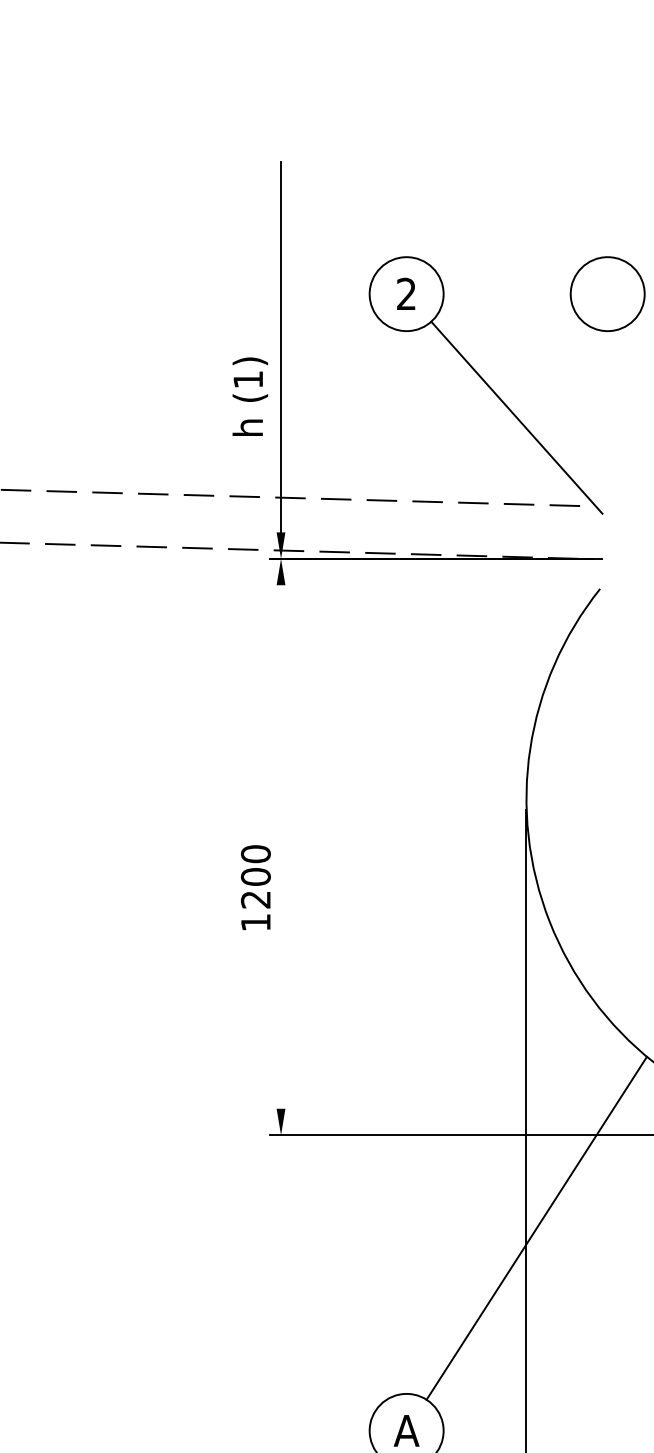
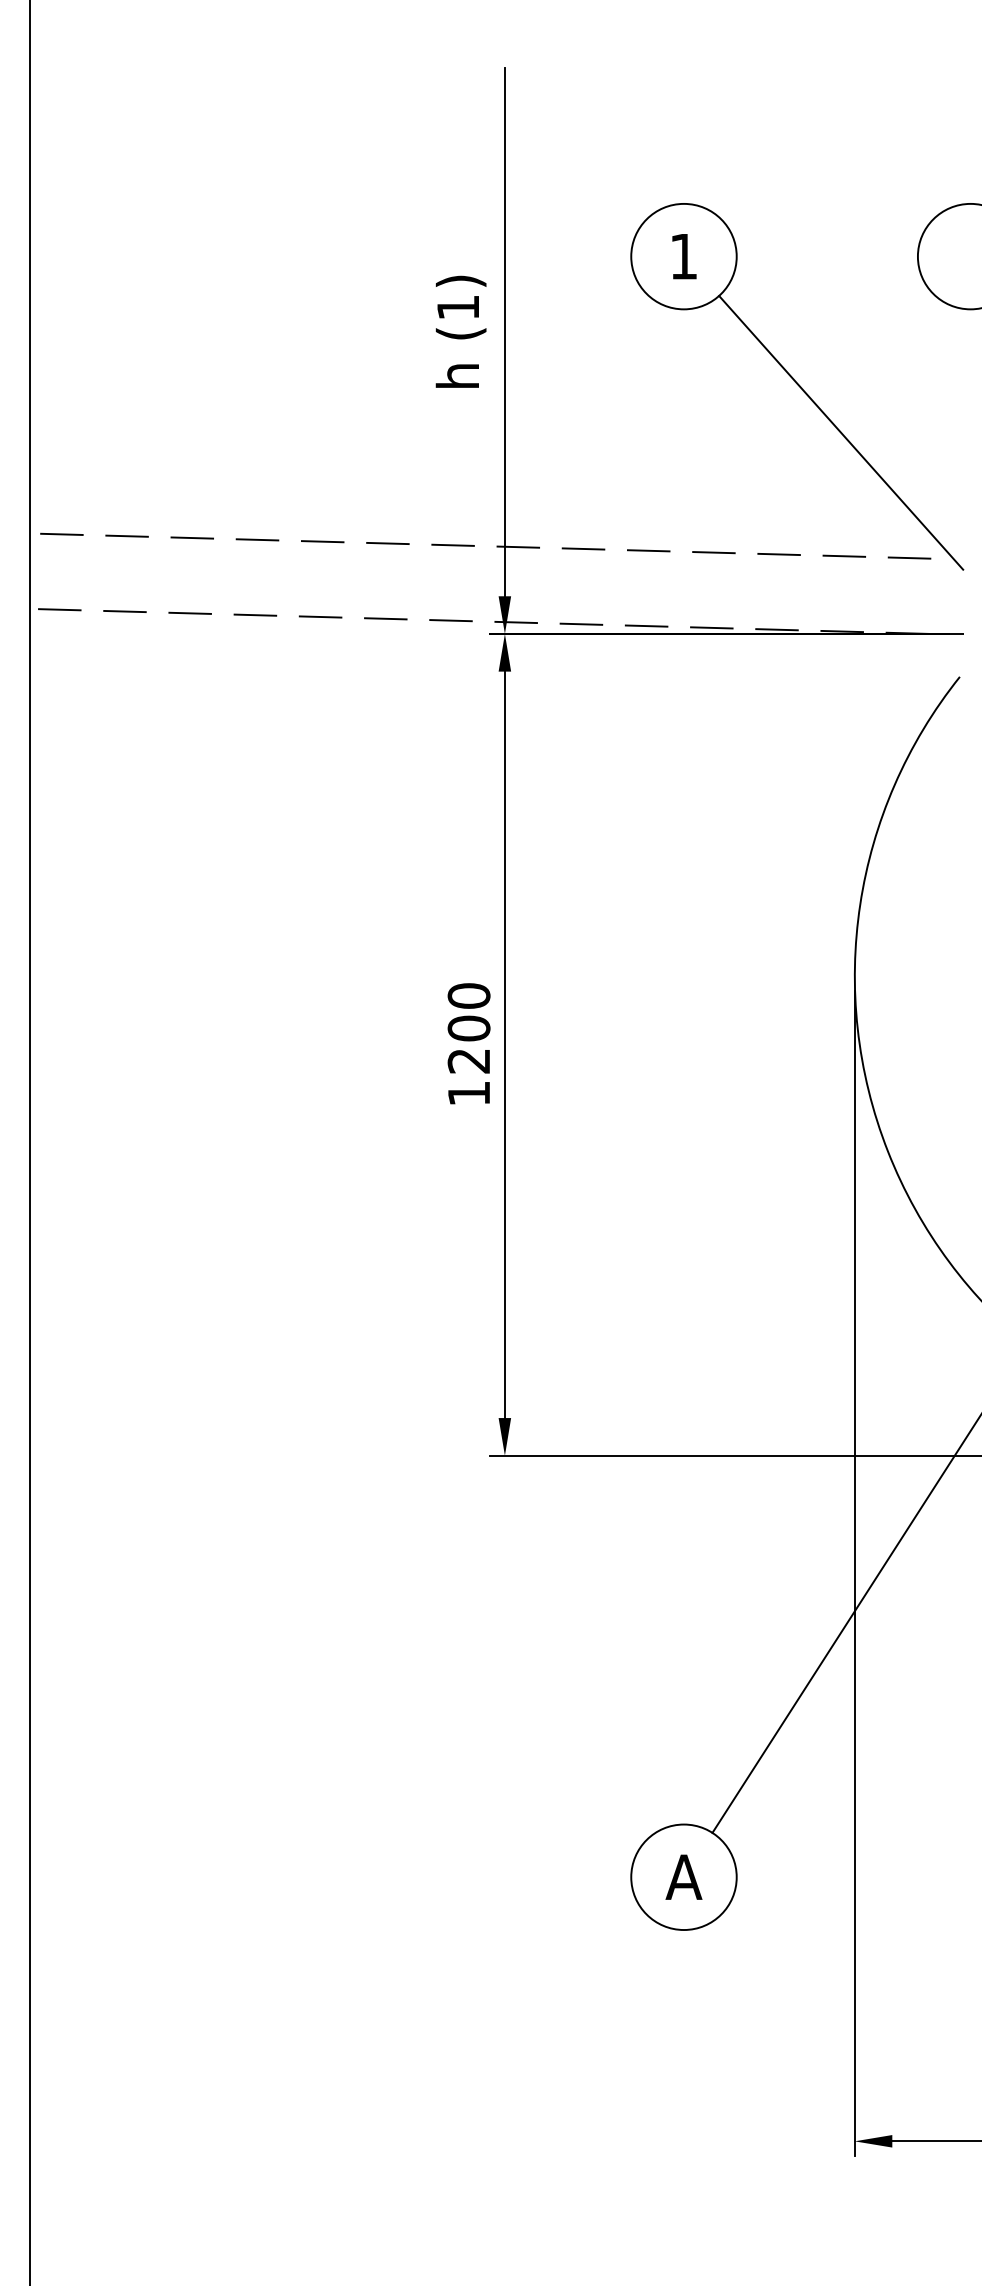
text: (406, 294) -> (683, 256), 2 -> 1
text: (249, 396) -> (460, 331), moved
line: (280, 846) -> (504, 1044), added
text: (255, 887) -> (468, 1043), moved

